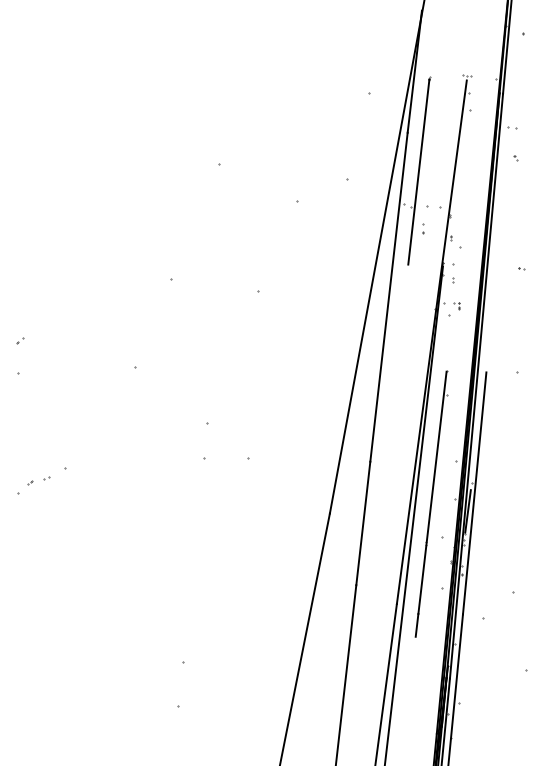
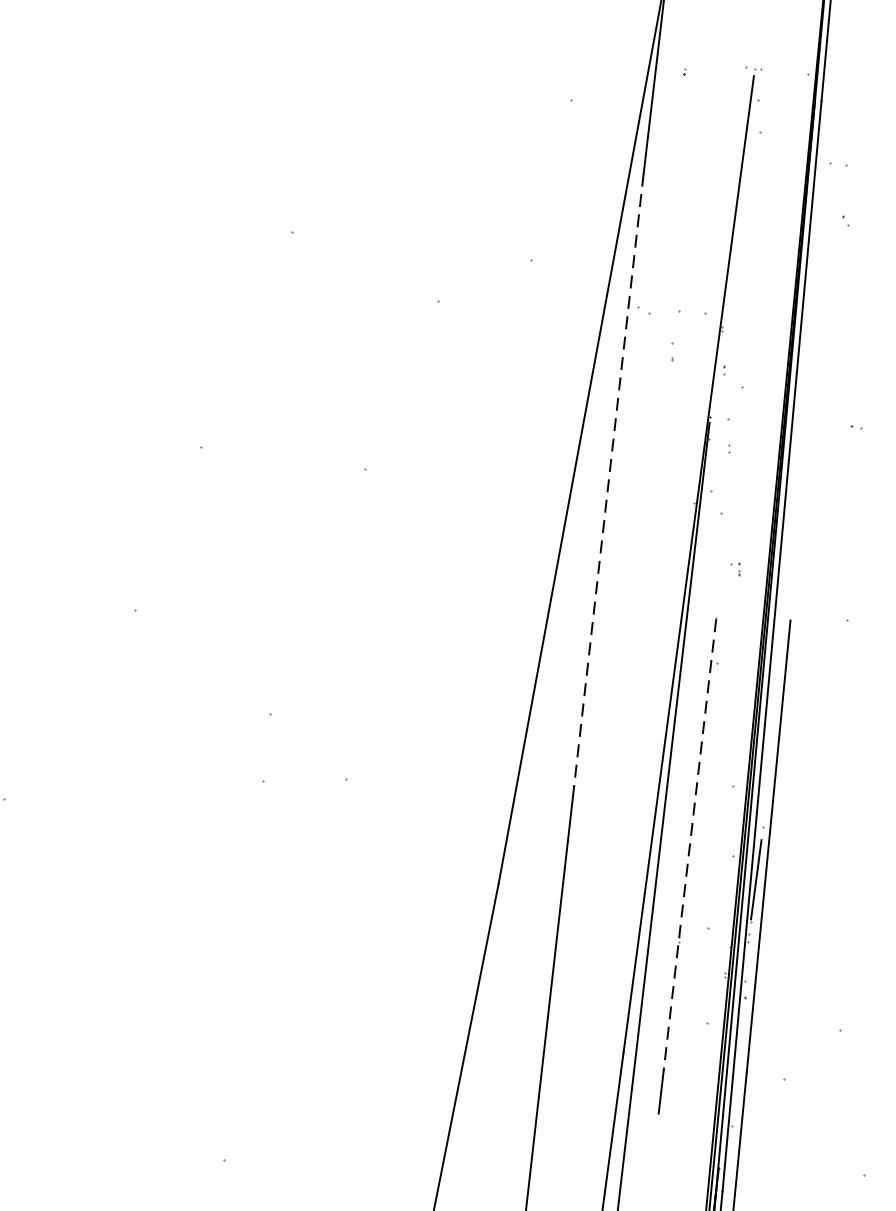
line: (418, 171) -> (663, 245), removed
line: (389, 297) -> (609, 480), solid -> dashed
part: (456, 306) -> (734, 570), moved
line: (432, 492) -> (689, 844), solid -> dashed

